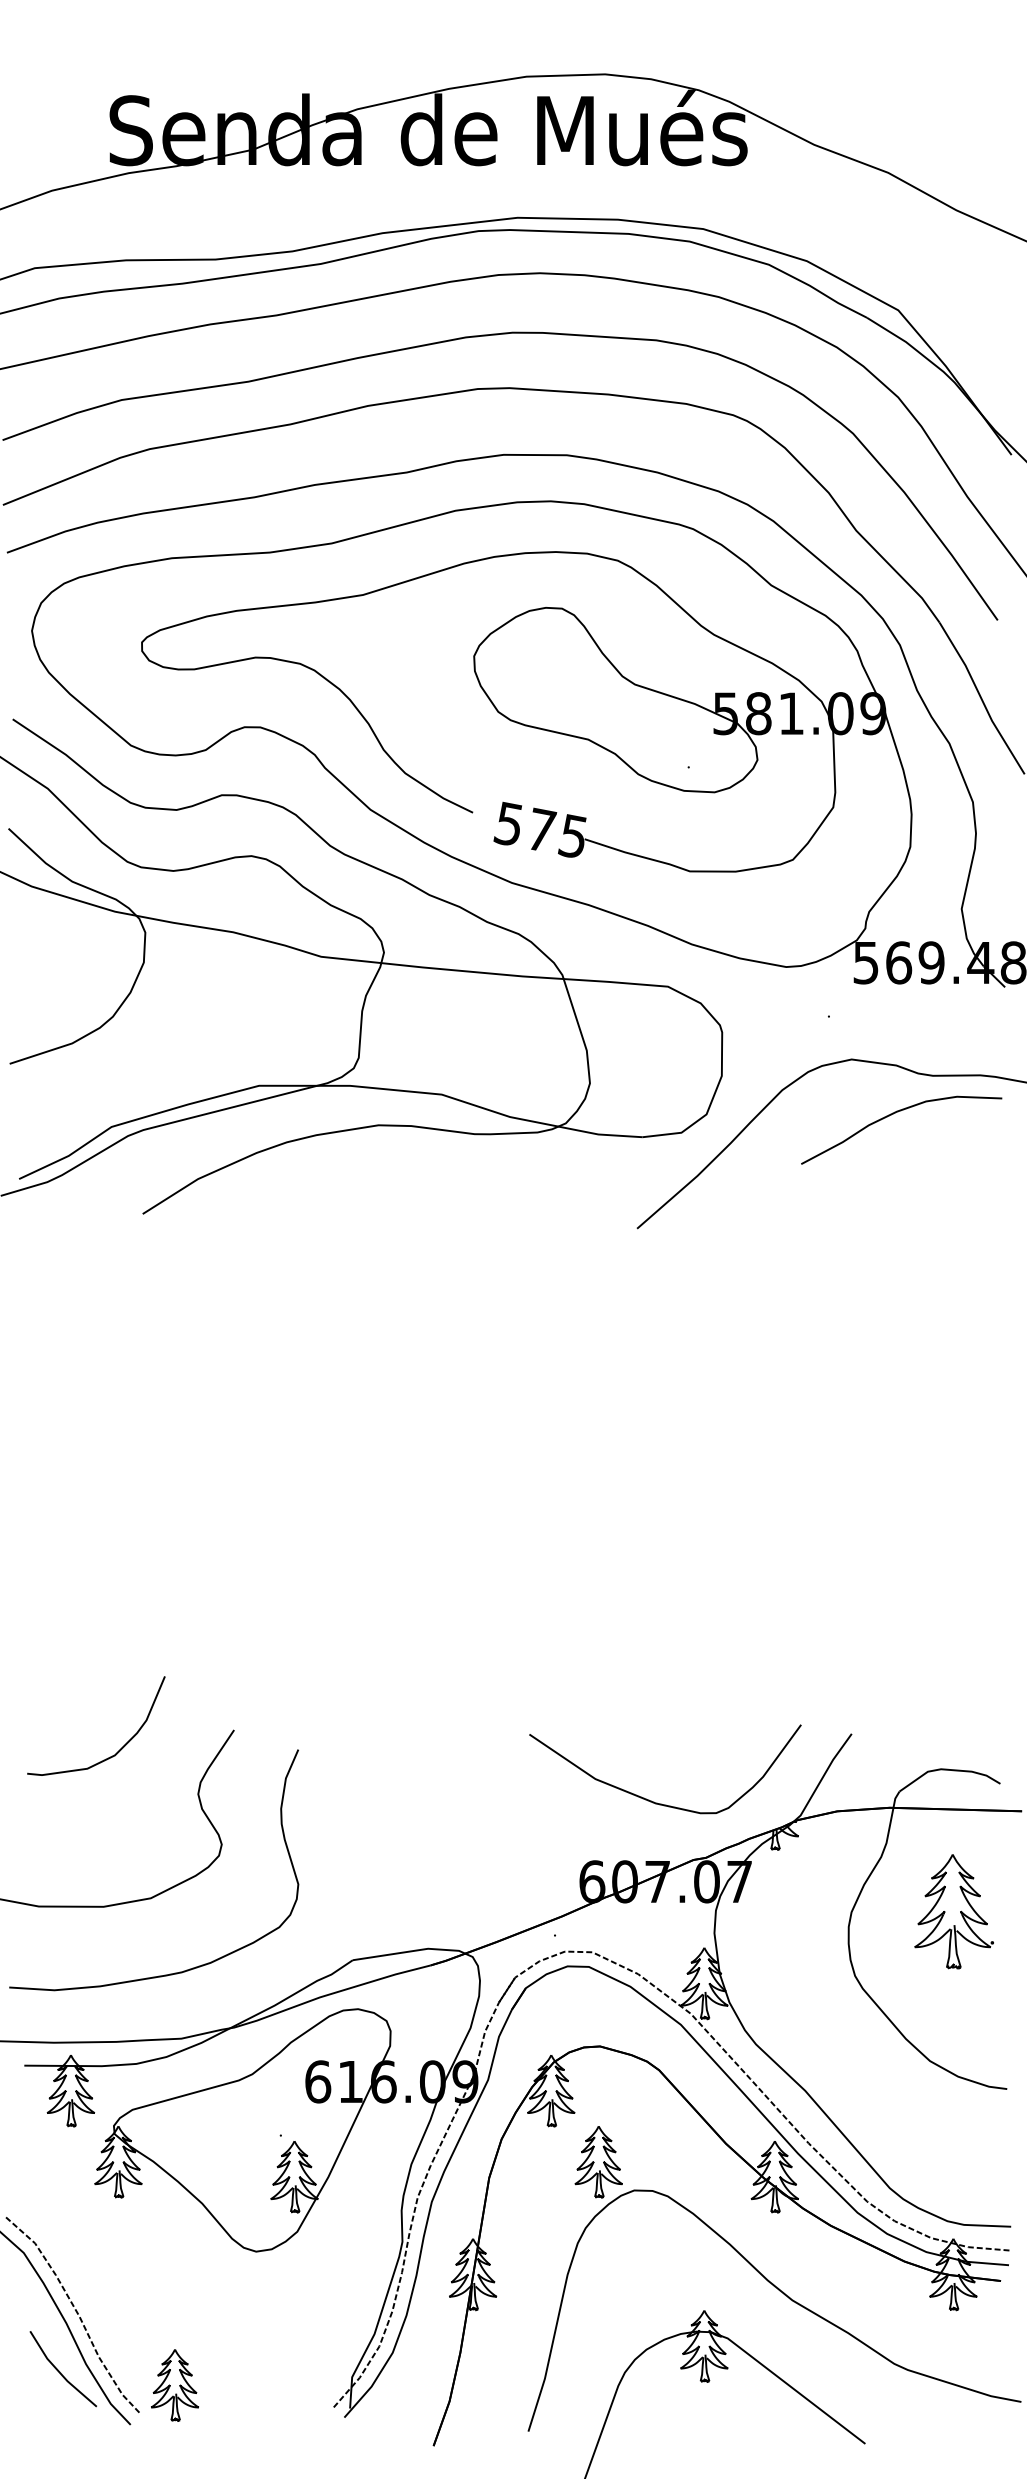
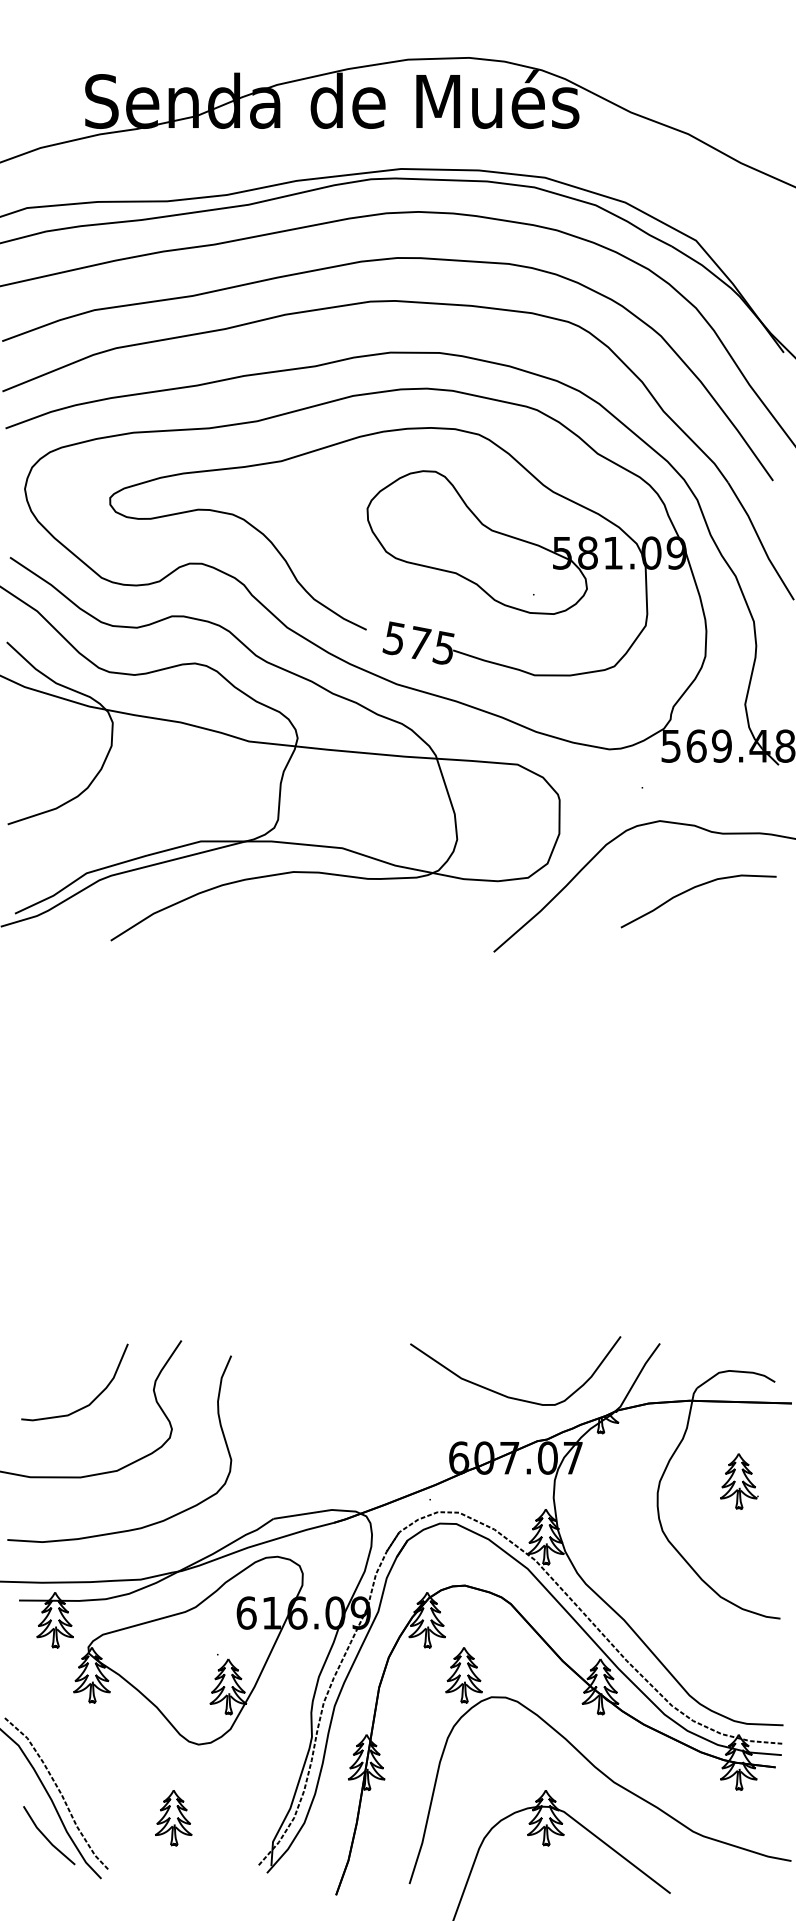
curve: (893, 1114) -> (692, 889), moved
curve: (120, 1748) -> (93, 1399), moved
part: (954, 1911) -> (739, 1481), size x0.62
part: (174, 2385) -> (173, 1818), moved

